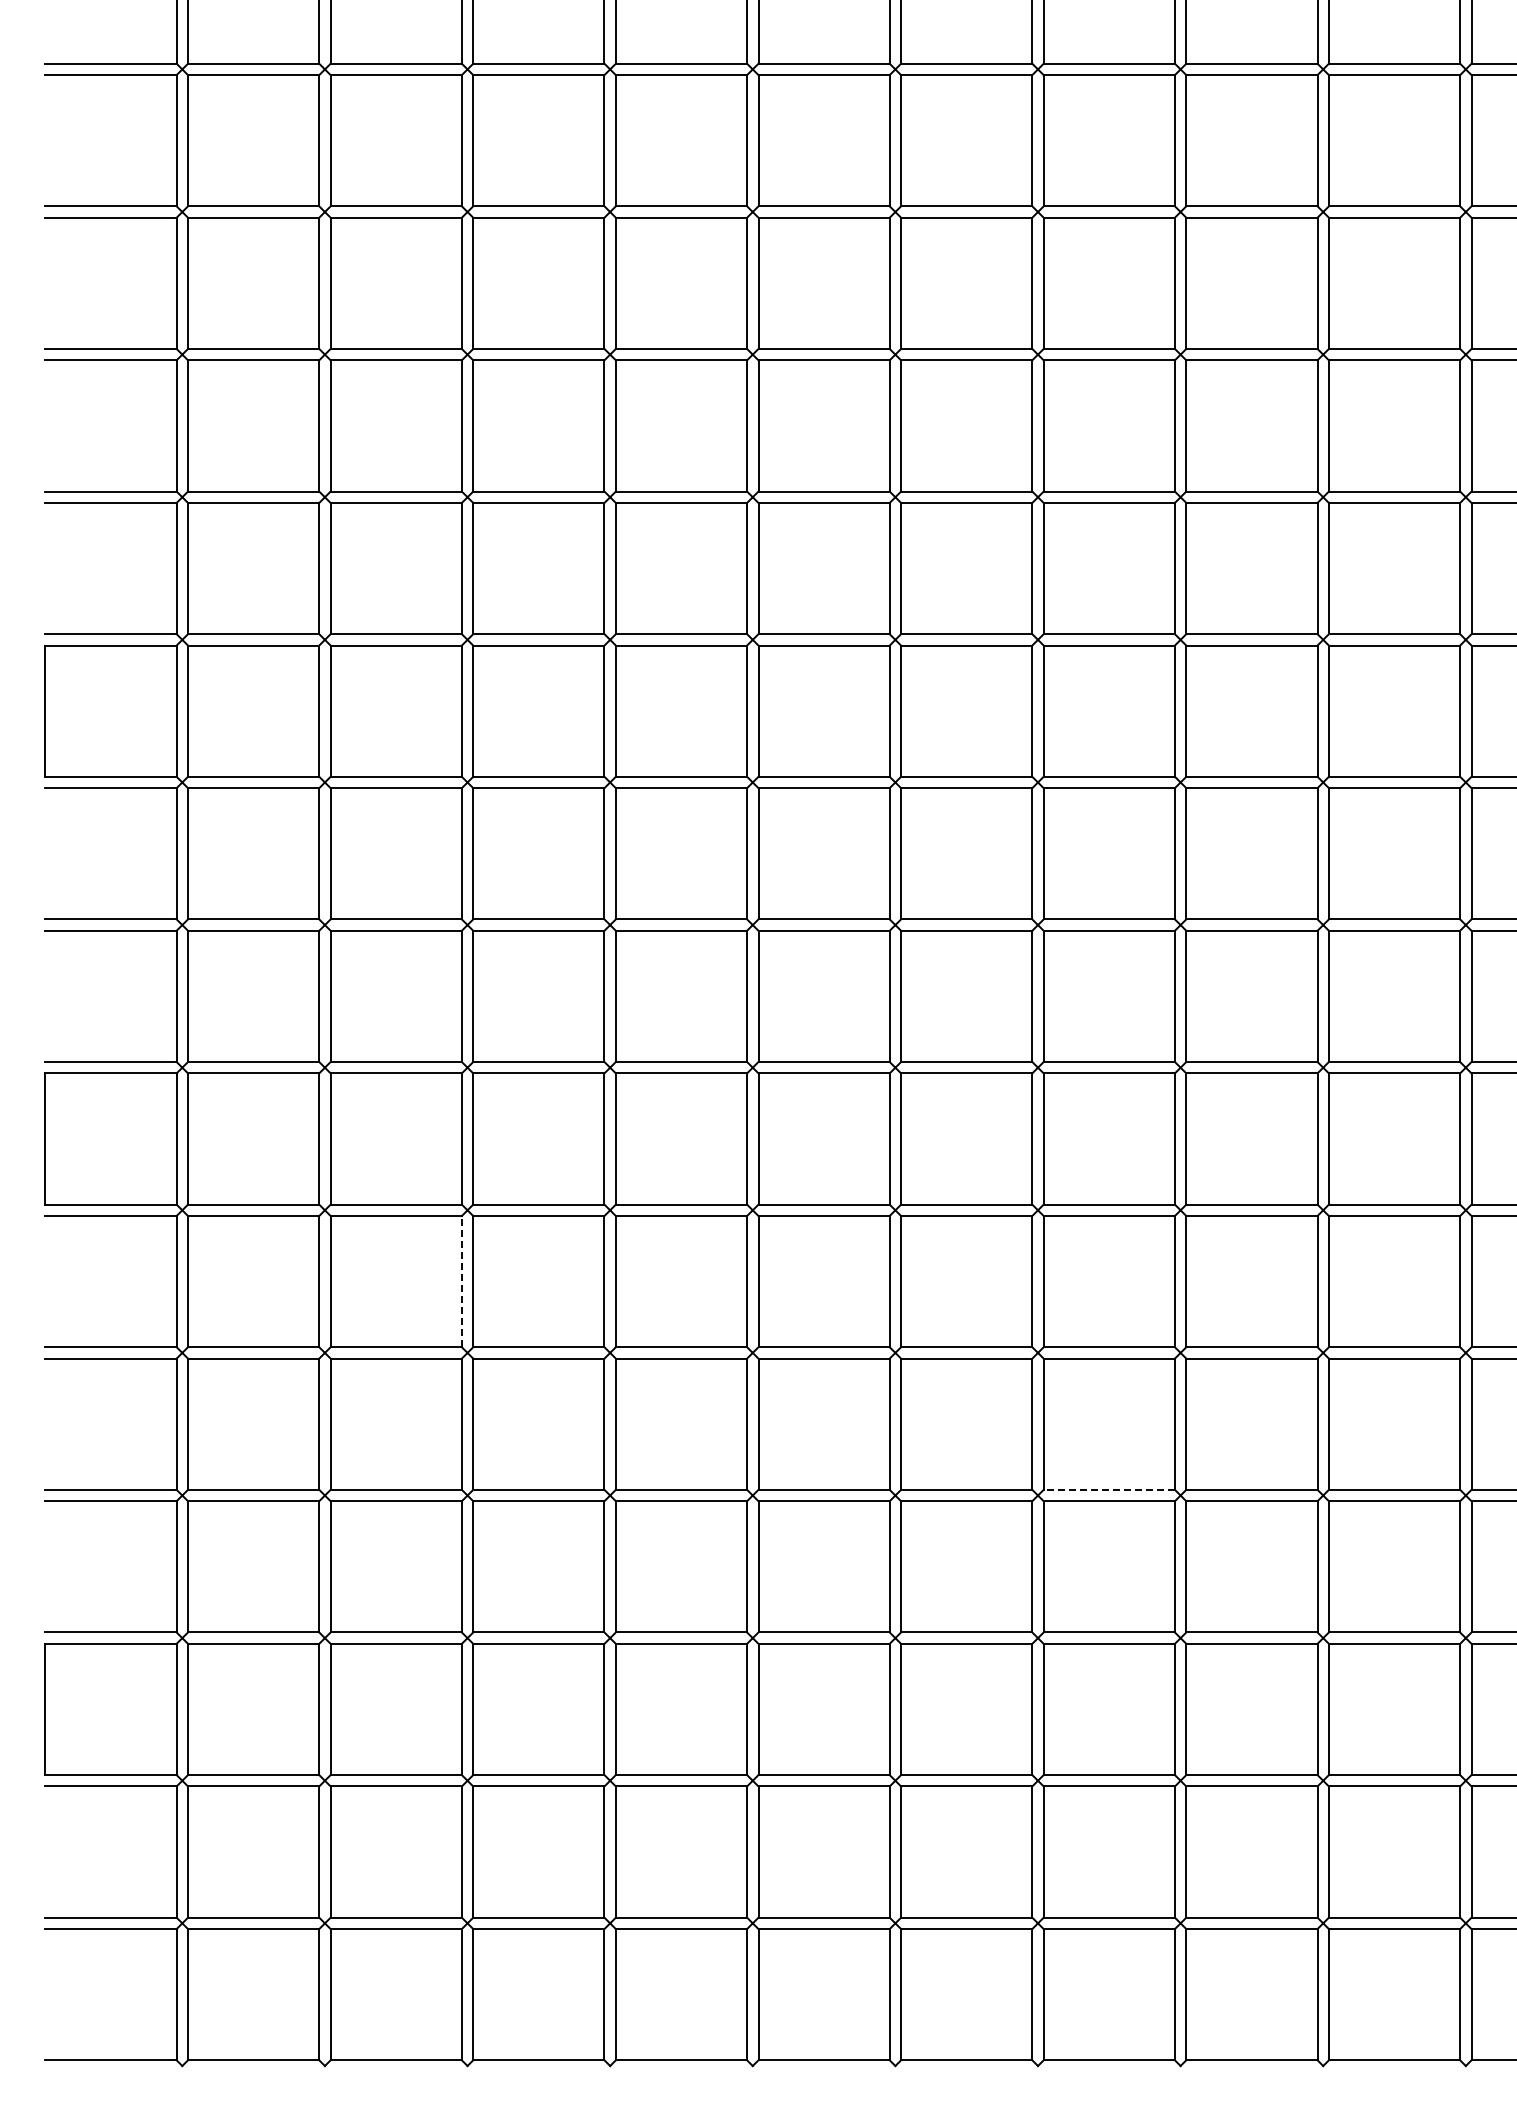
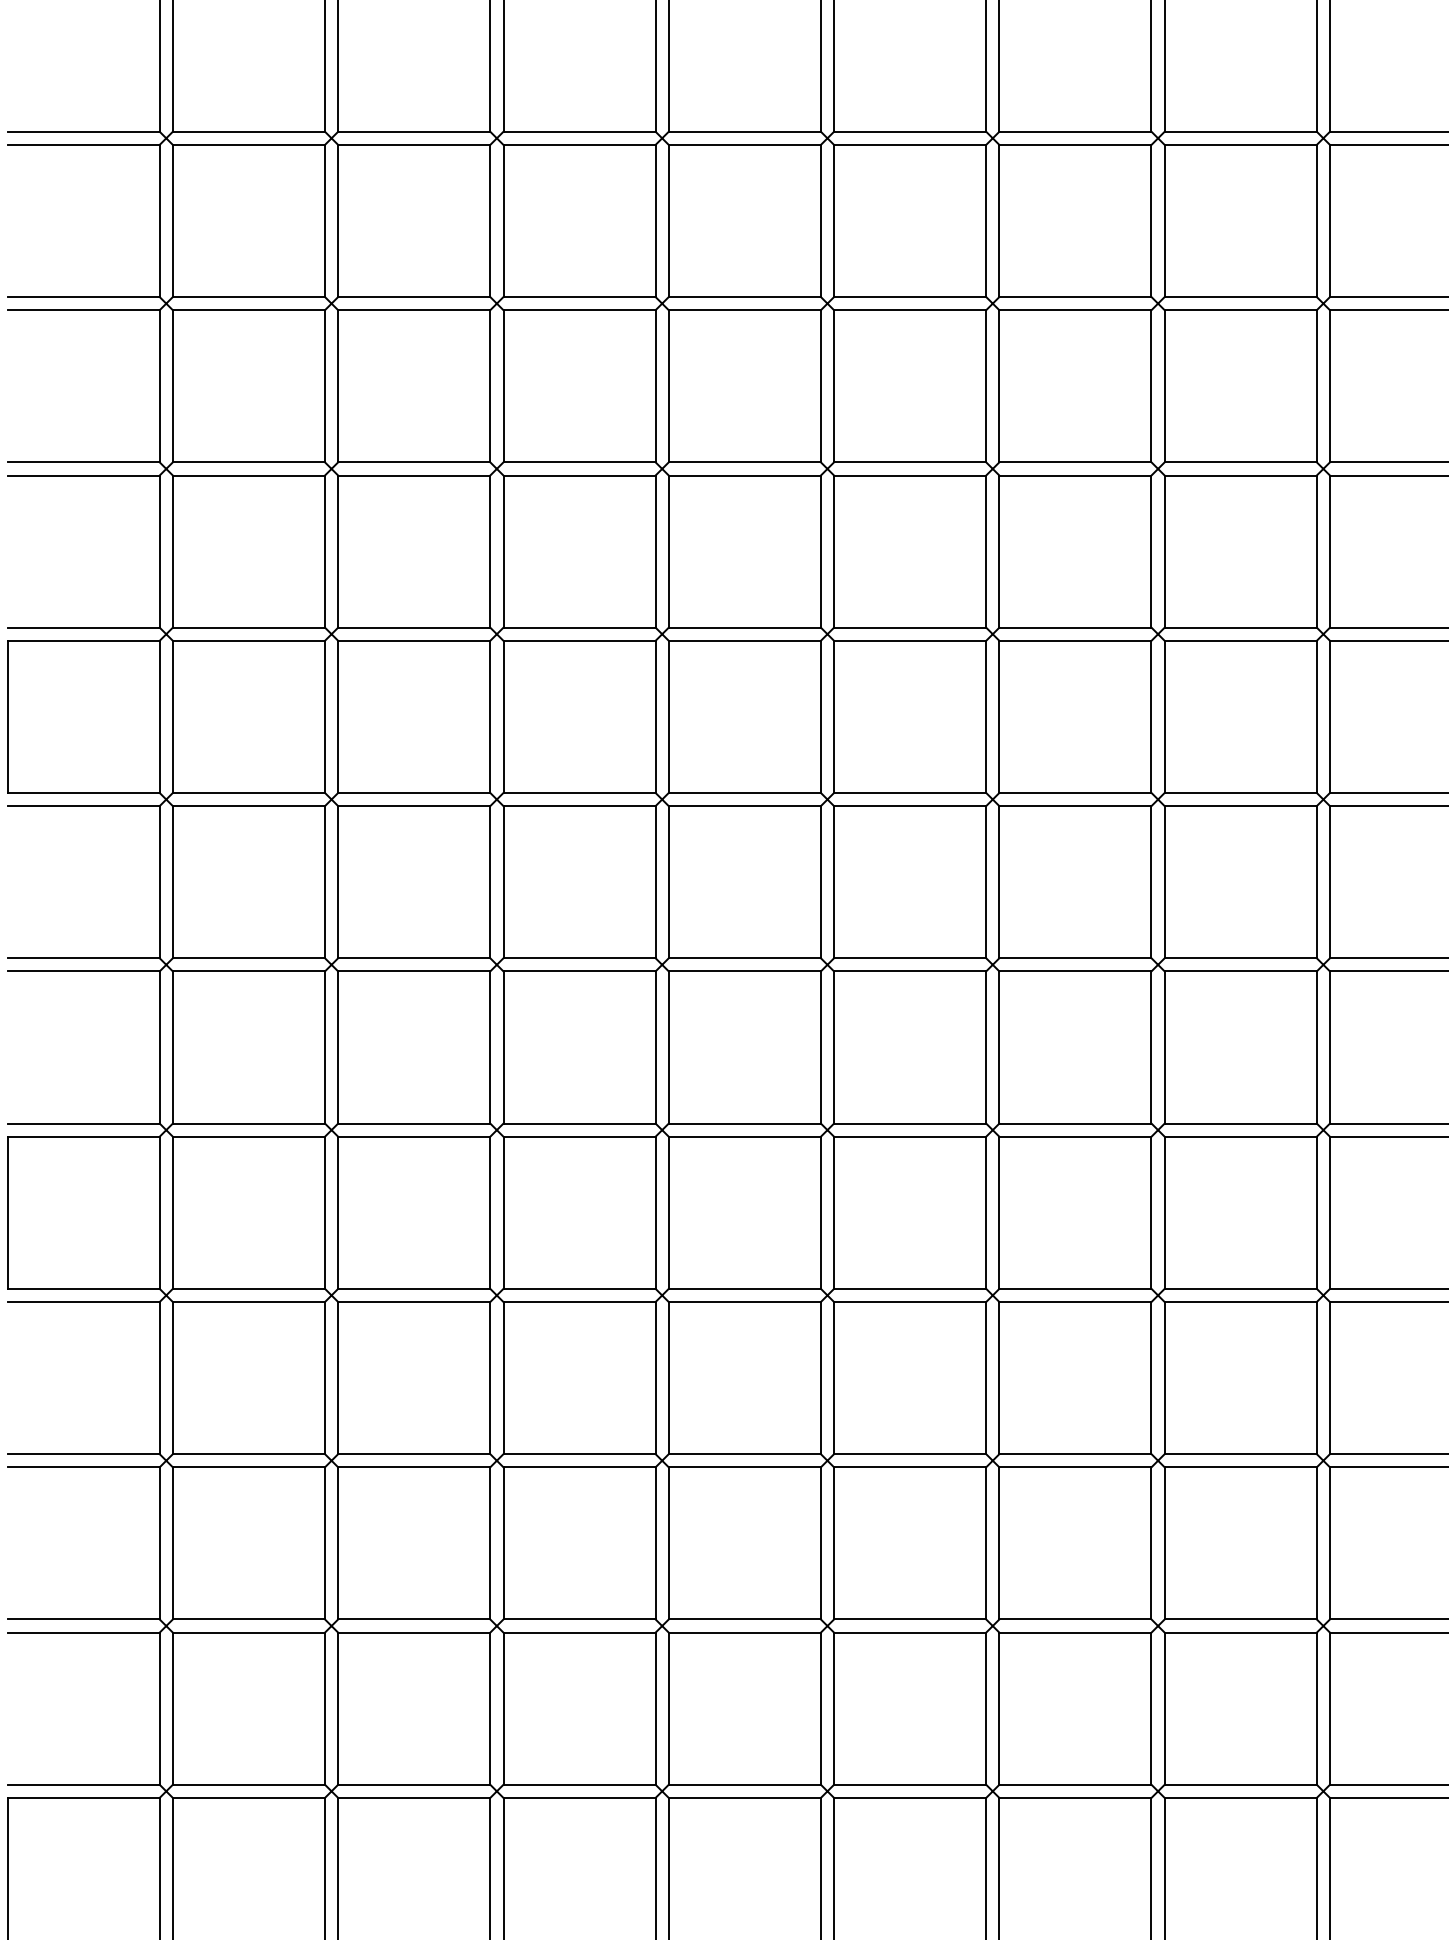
line: (461, 1281) -> (489, 1377), dashed -> solid
line: (1109, 1489) -> (1240, 1619), dashed -> solid

